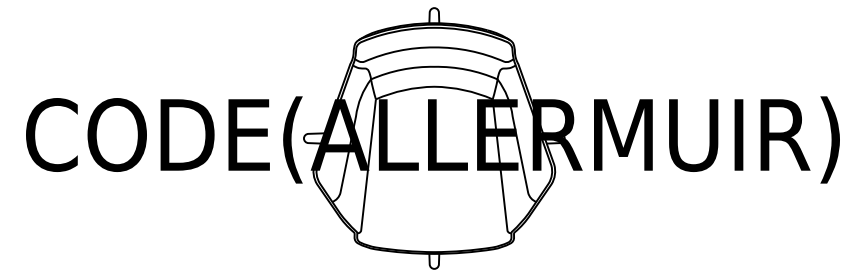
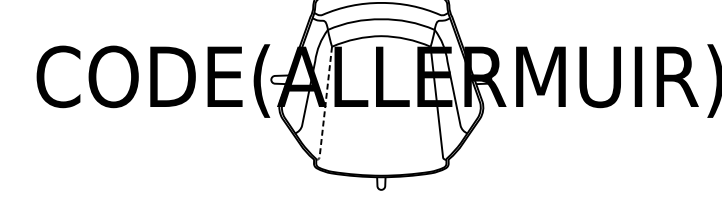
line: (367, 171) -> (324, 107), solid -> dashed

